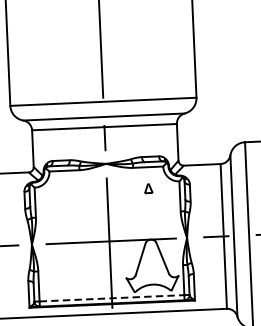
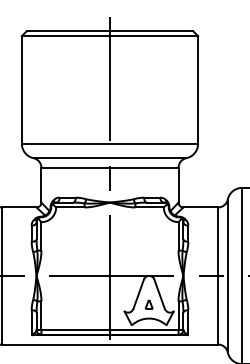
part: (147, 188) -> (148, 304), moved
line: (111, 297) -> (109, 329), dashed -> solid

